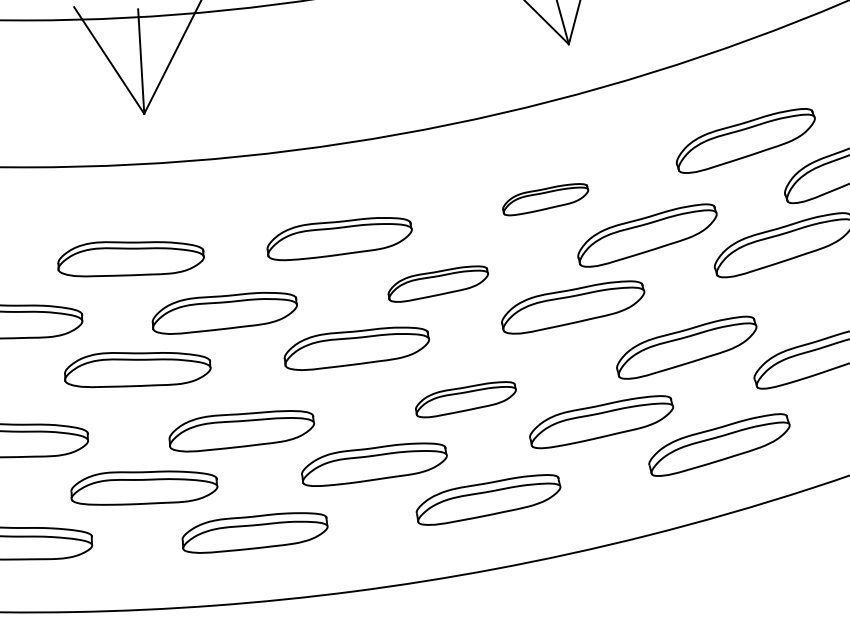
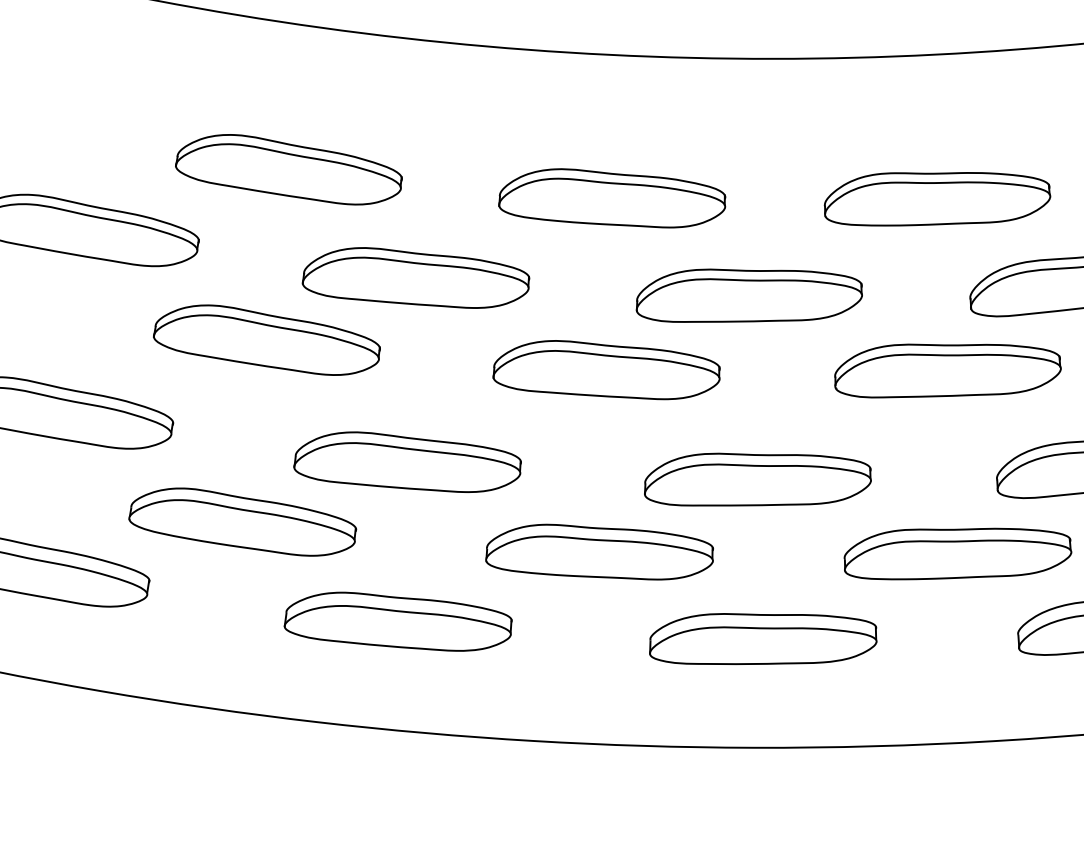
part: (545, 199) -> (937, 200), size x1.67
part: (438, 283) -> (750, 296), size x1.43
part: (465, 399) -> (757, 481), size x1.43

